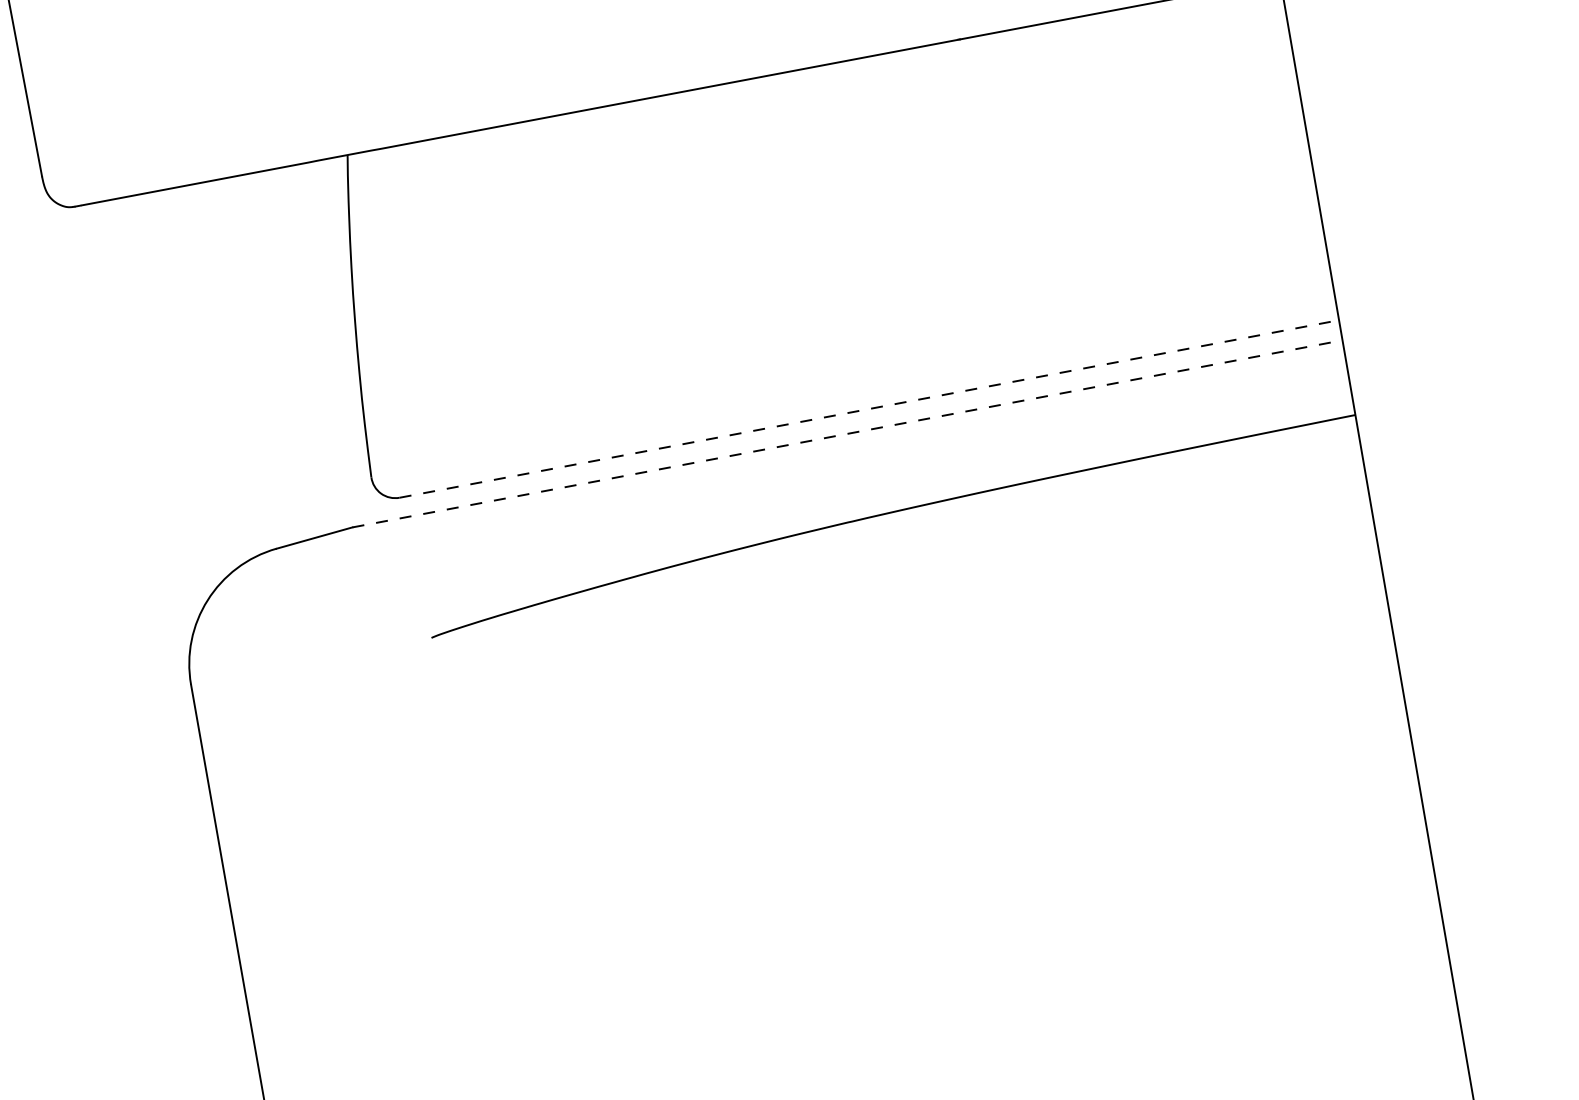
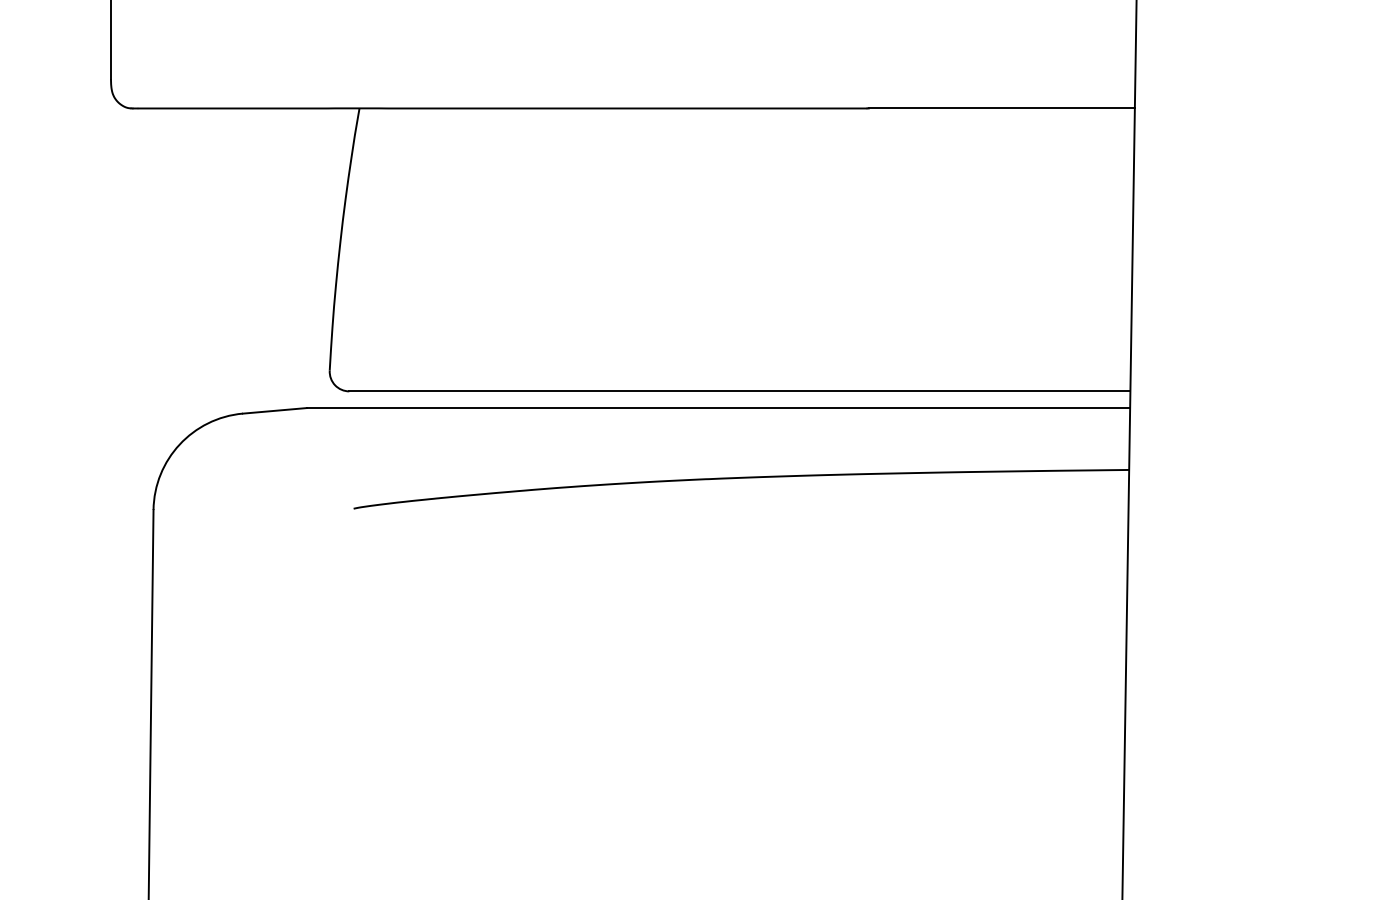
line: (868, 409) -> (739, 391), dashed -> solid
line: (847, 434) -> (718, 408), dashed -> solid

